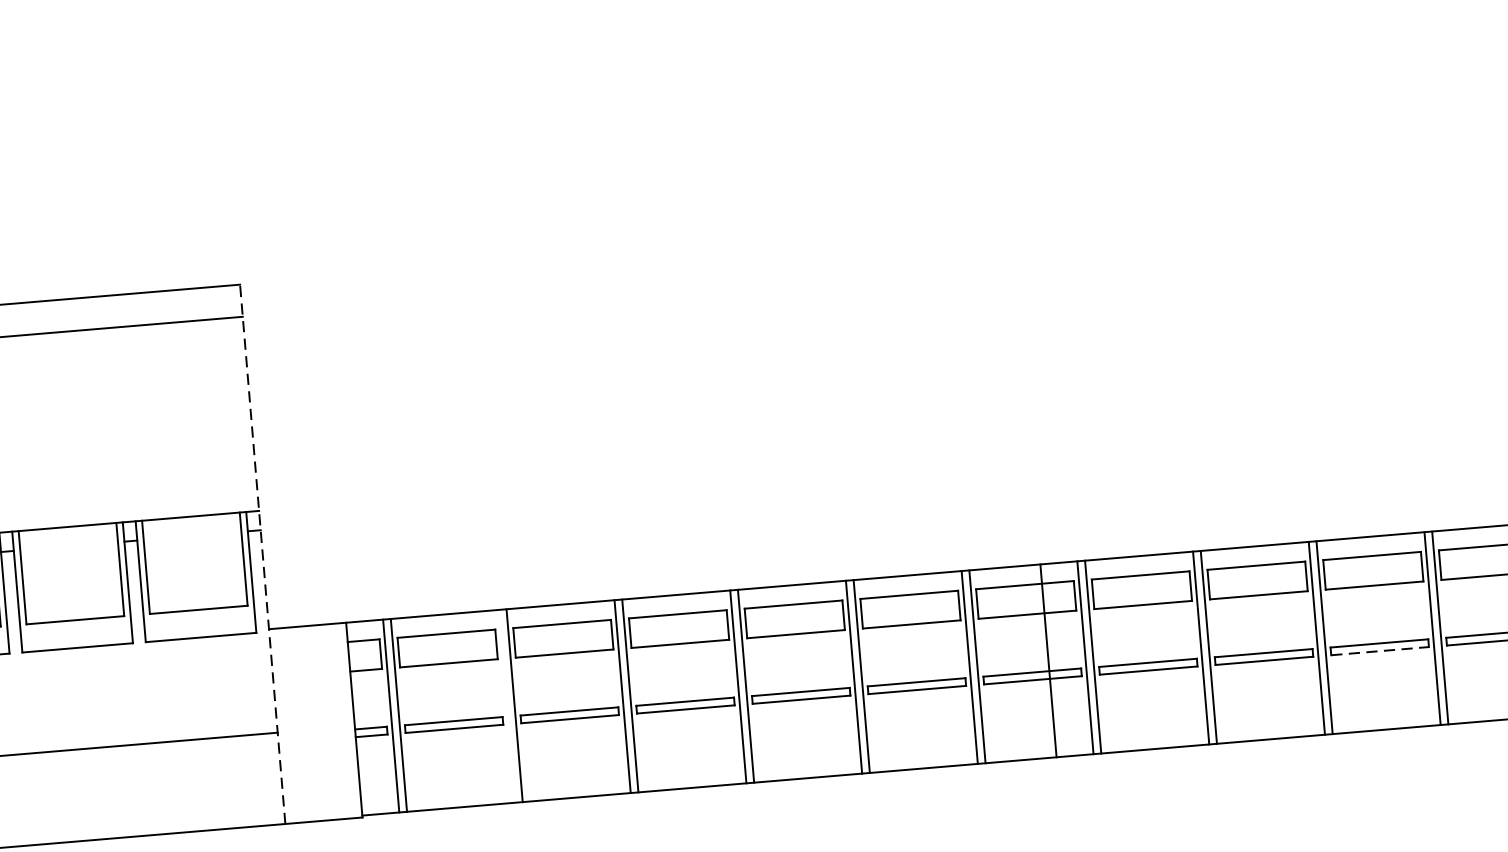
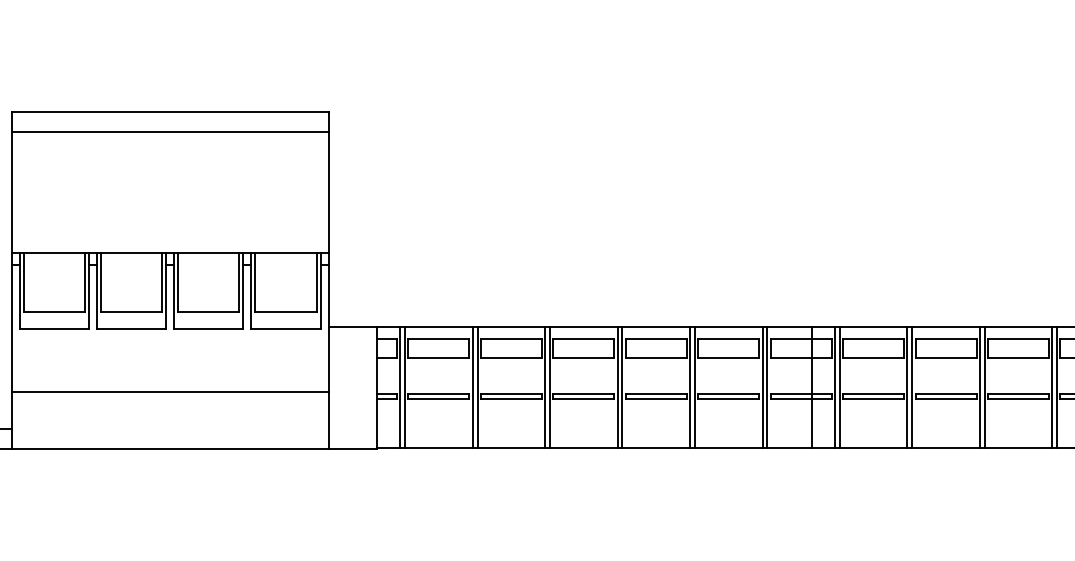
line: (262, 554) -> (328, 280), dashed -> solid
line: (1379, 651) -> (1018, 399), dashed -> solid
line: (506, 705) -> (472, 387), added

